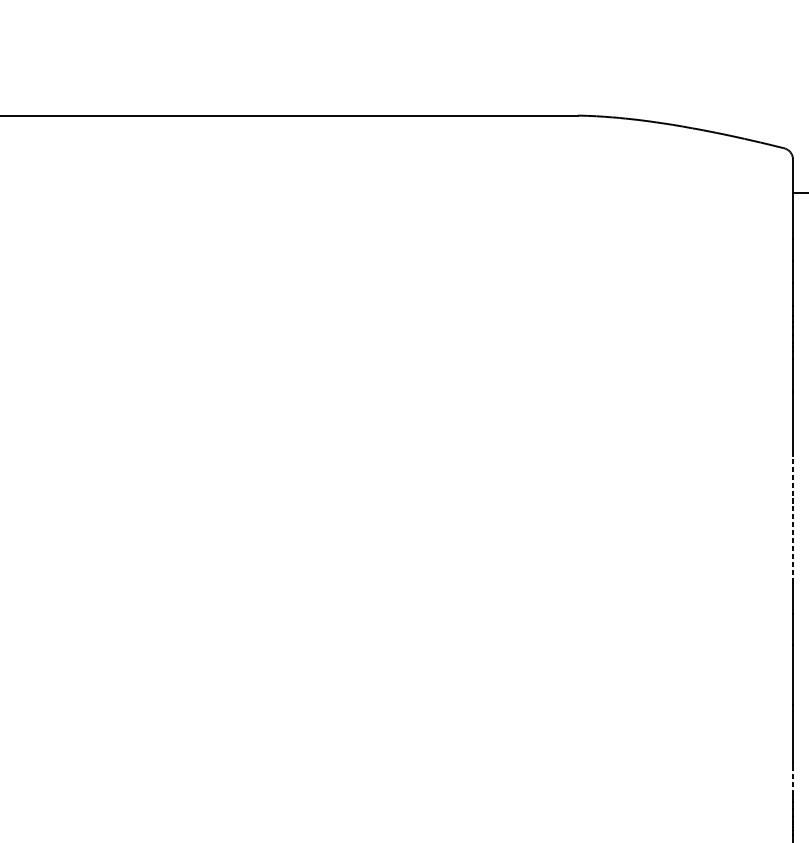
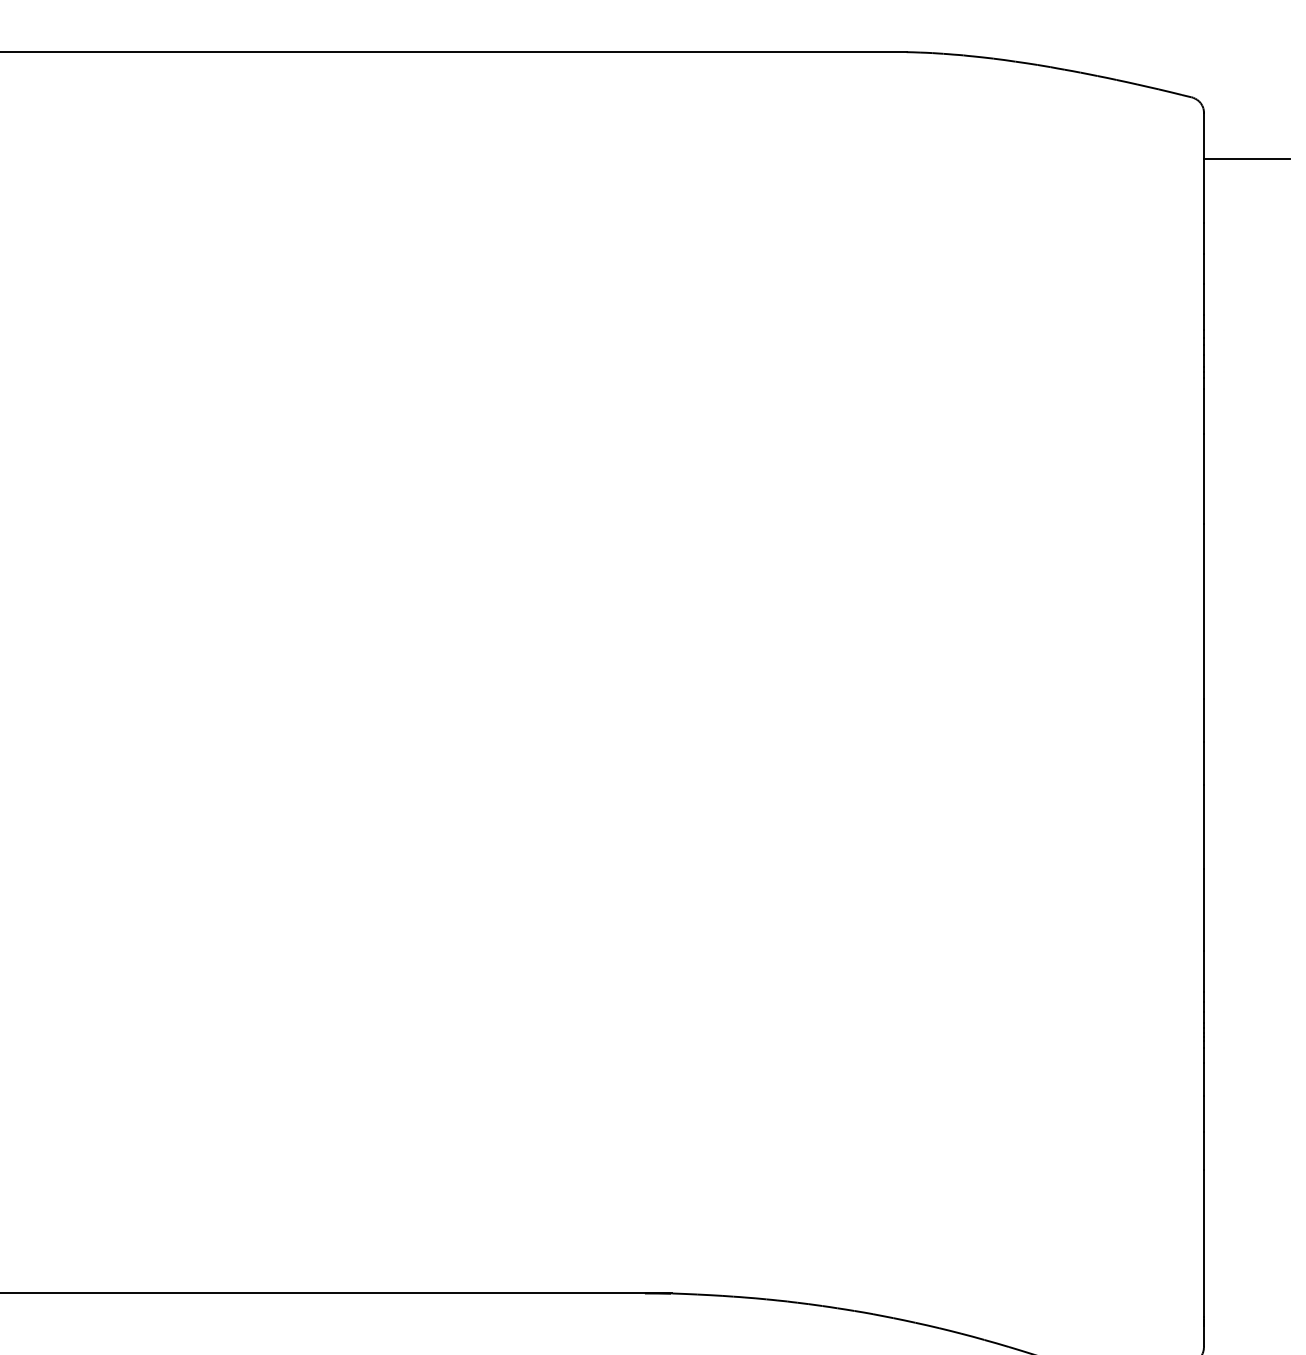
line: (793, 519) -> (1204, 611), dashed -> solid
line: (793, 779) -> (1204, 971), dashed -> solid

